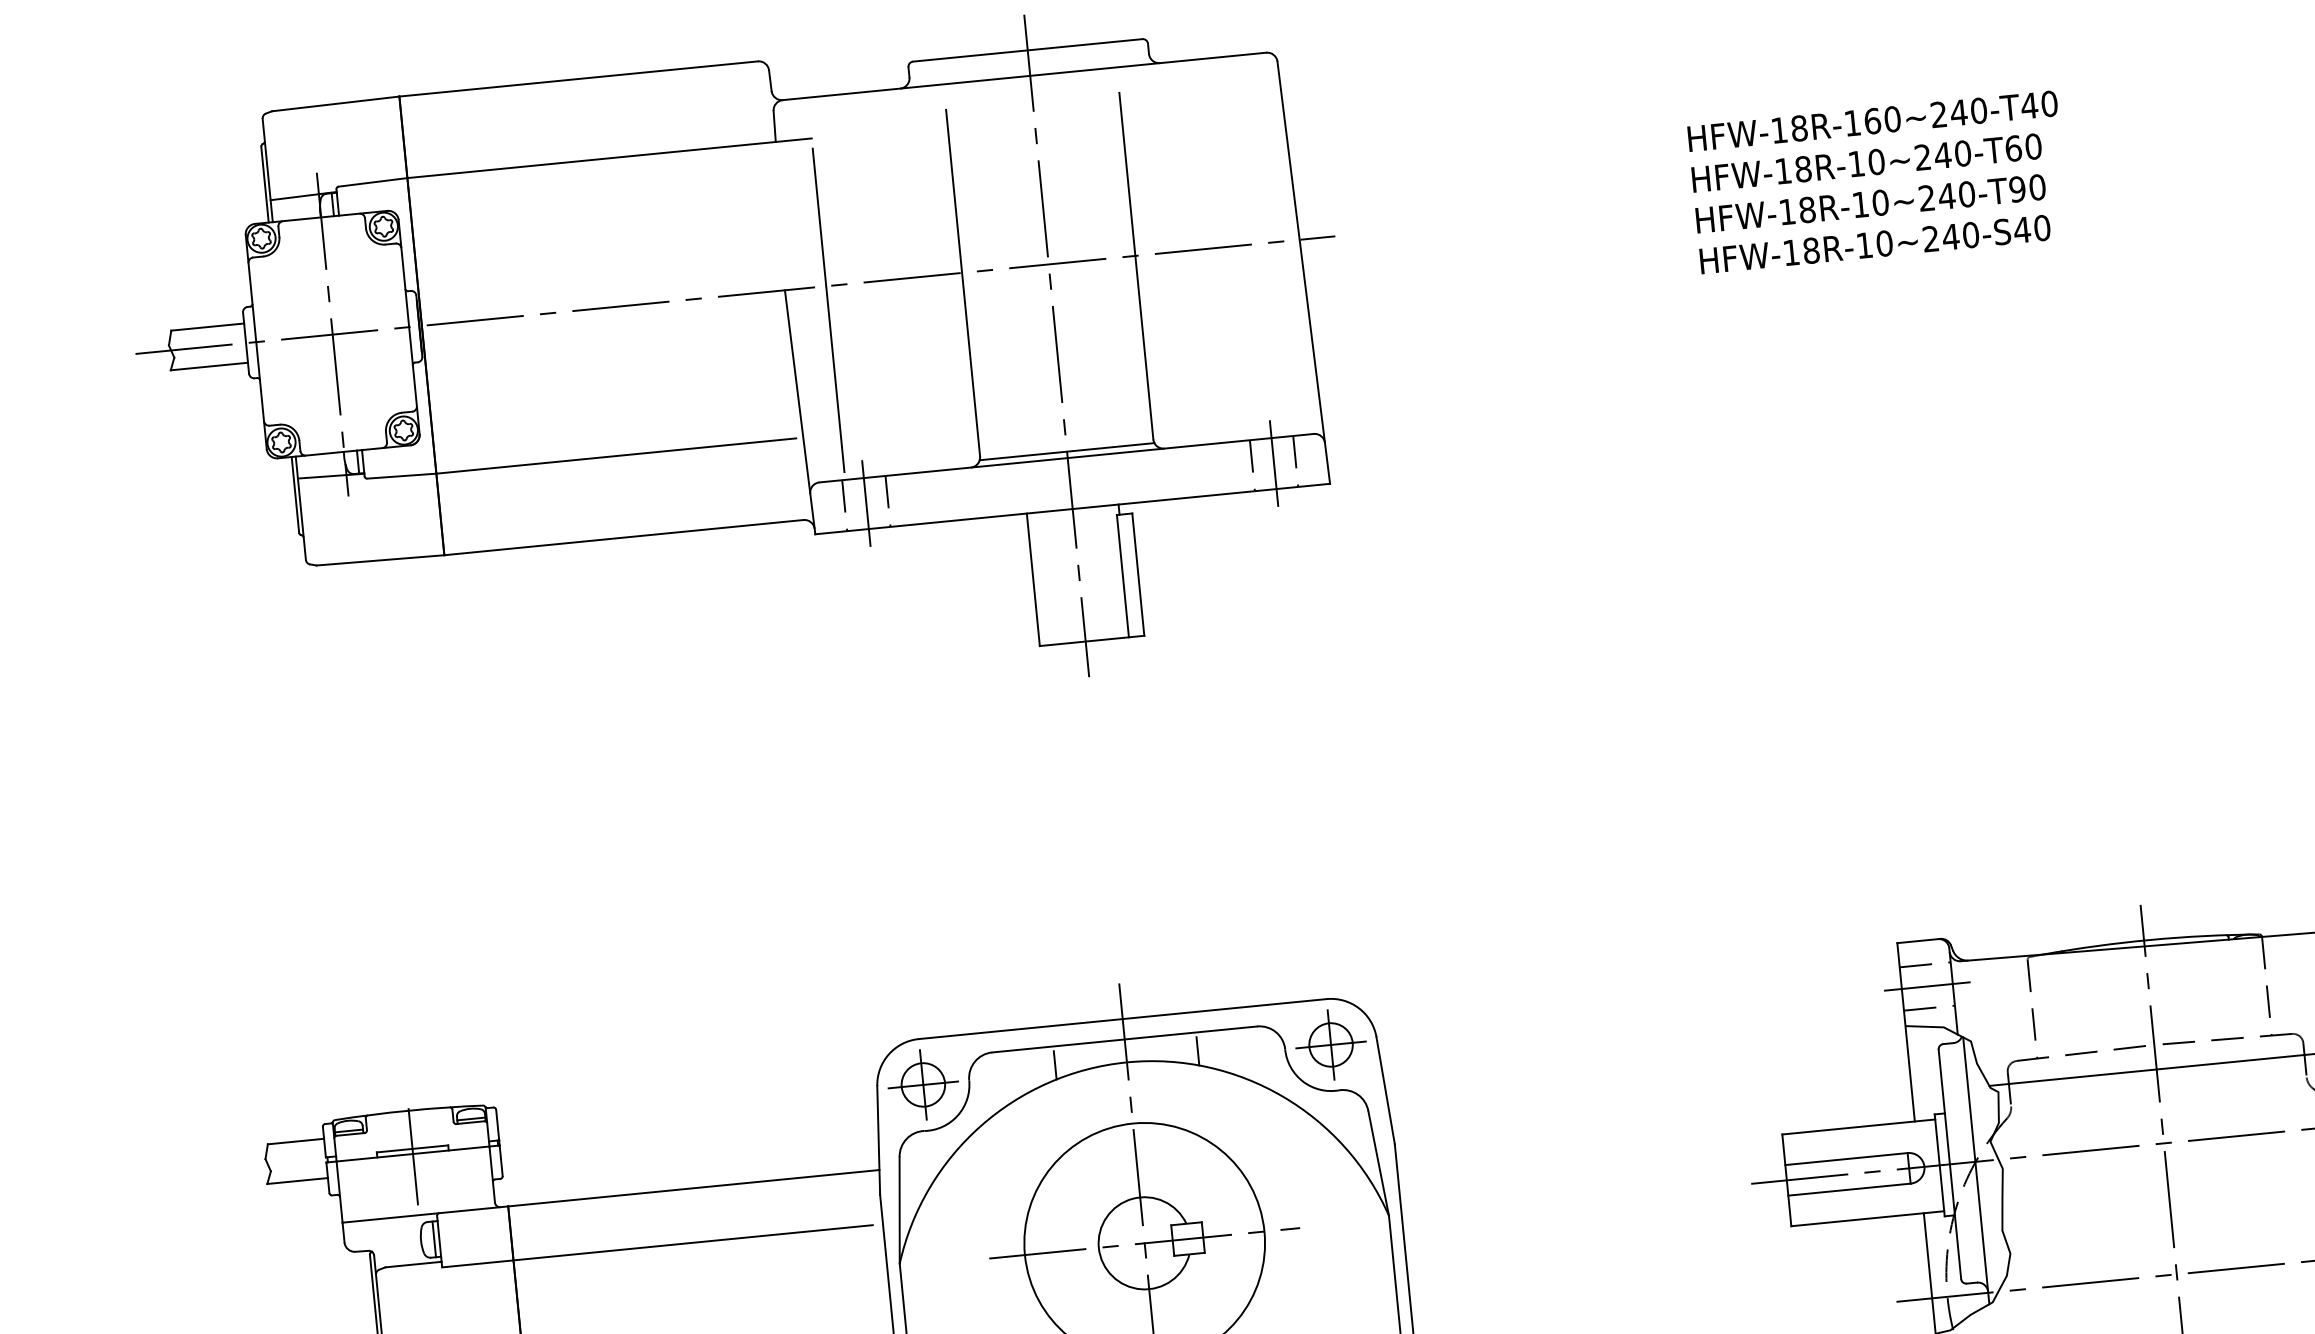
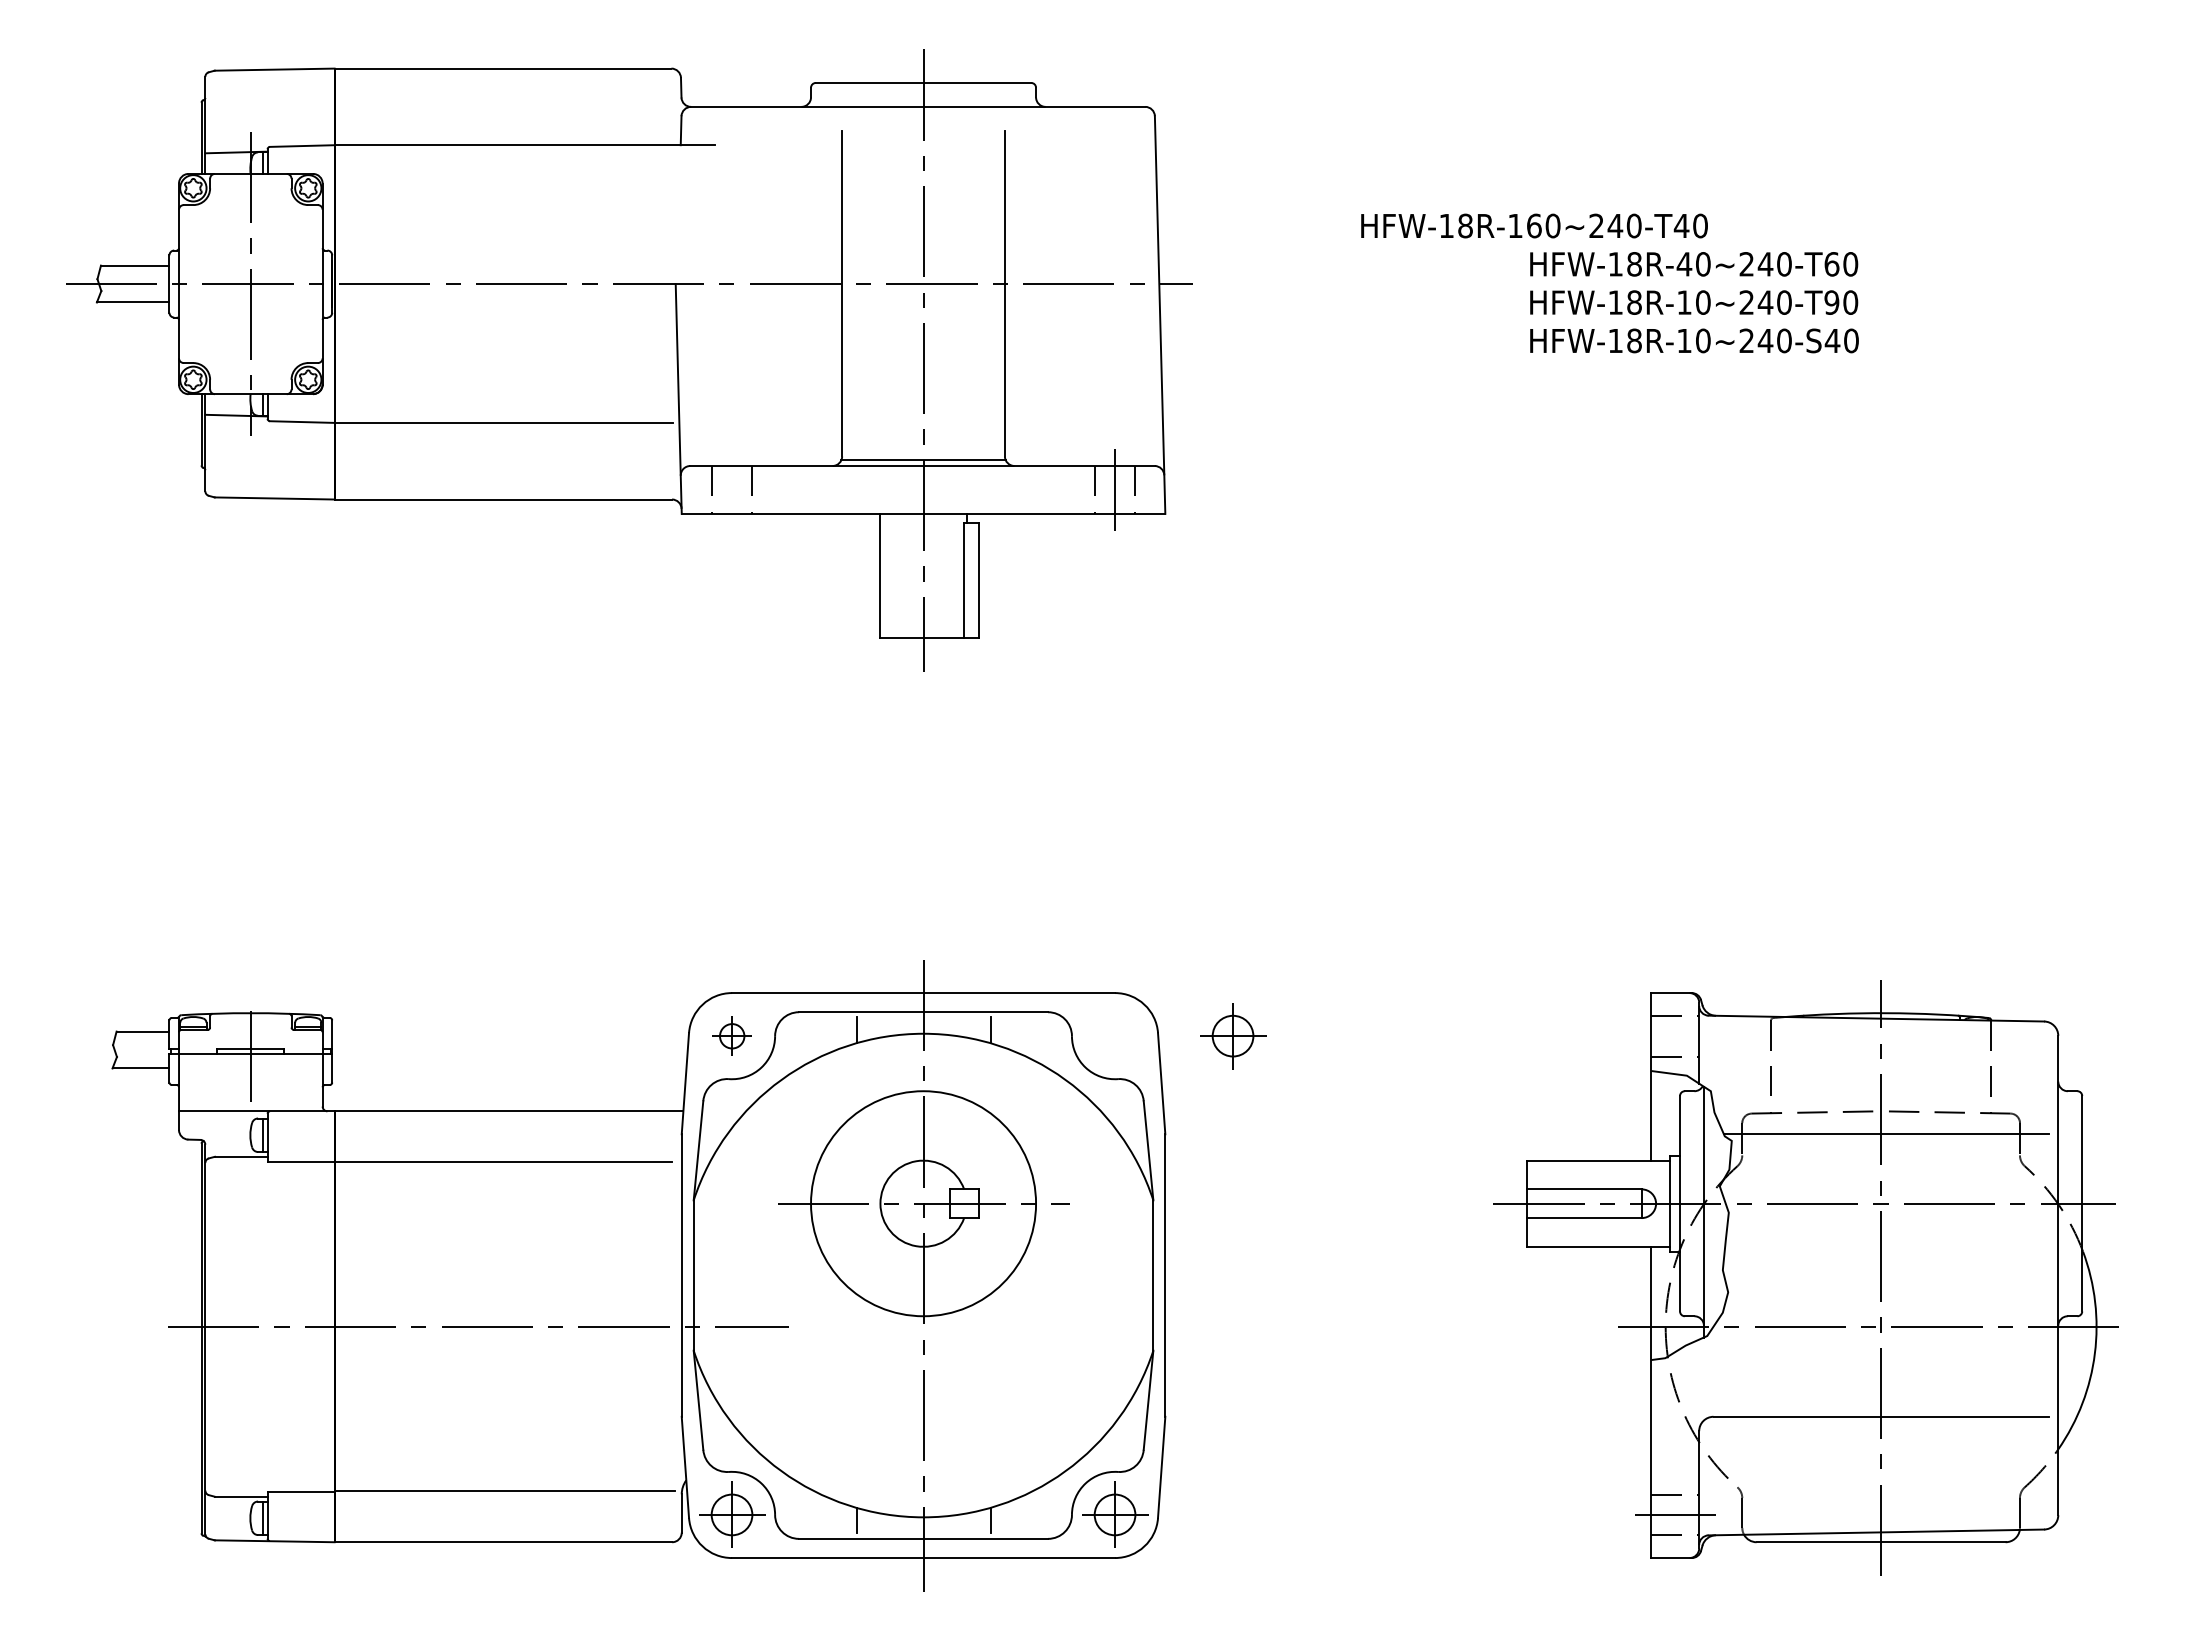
text: (1872, 120) -> (1534, 225), moved
text: (1856, 164) -> (1684, 264), HFW-18R-10~240-T60 -> HFW-18R-40~240-T60
line: (828, 310) -> (714, 306), removed
line: (866, 503) -> (732, 489), removed
line: (1926, 986) -> (1674, 1036), removed
part: (1331, 1045) -> (1233, 1036), moved
part: (923, 1085) -> (732, 1036), size x0.6

